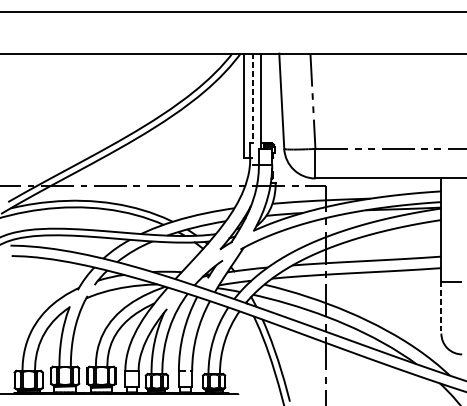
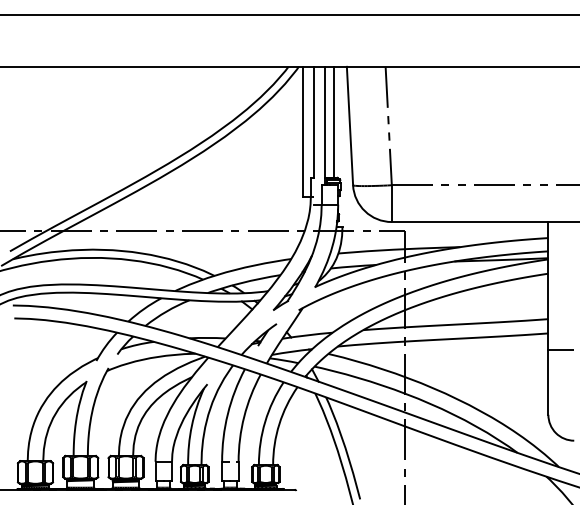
line: (269, 97) -> (334, 121), added
line: (253, 98) -> (314, 122), dashed -> solid
line: (441, 308) -> (548, 383), dashed -> solid

